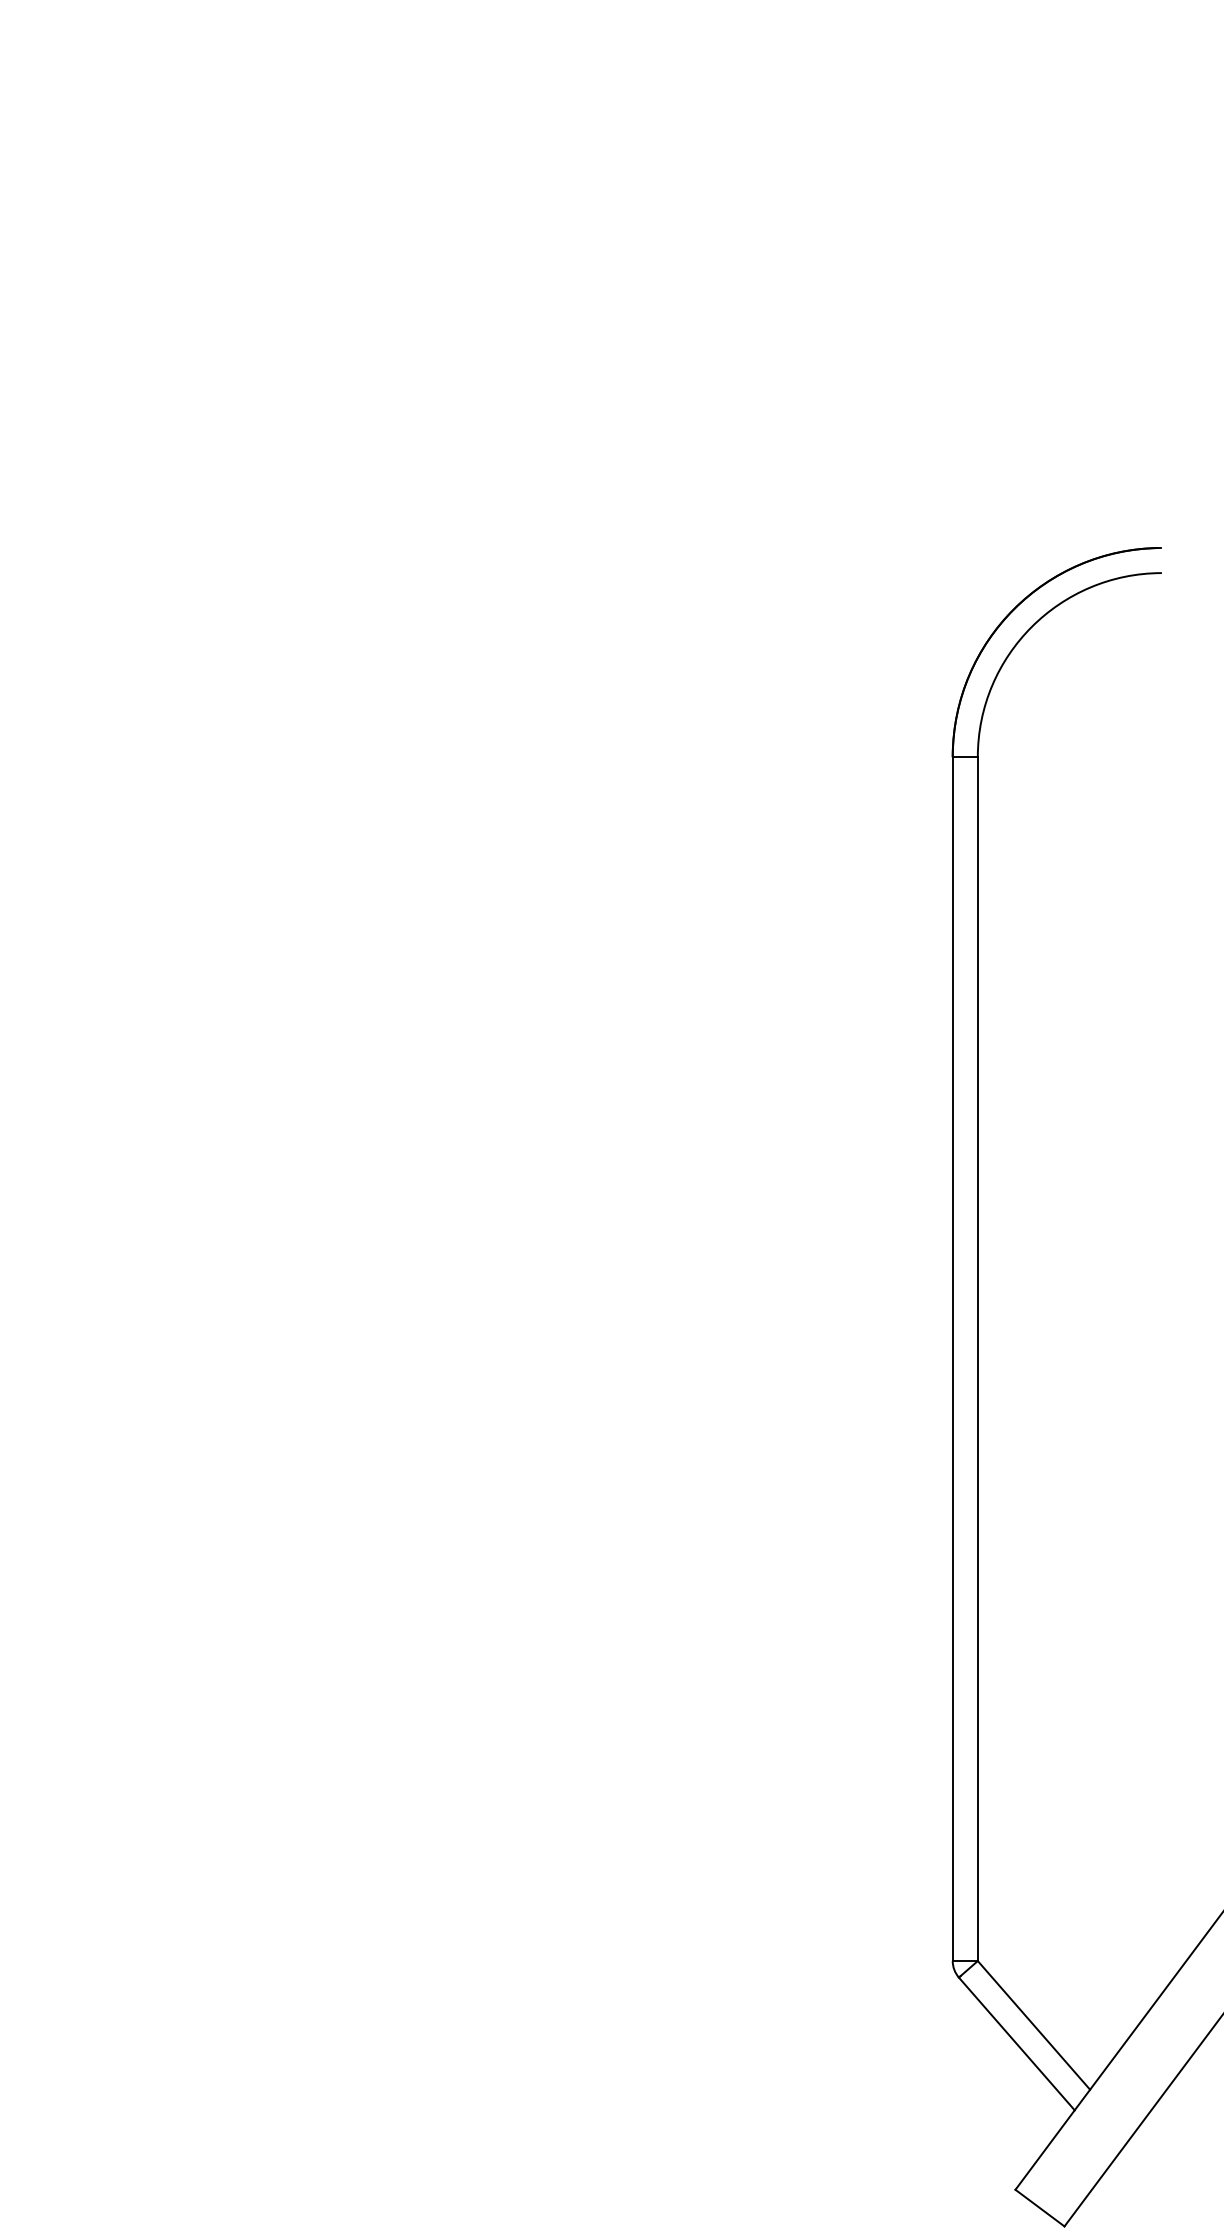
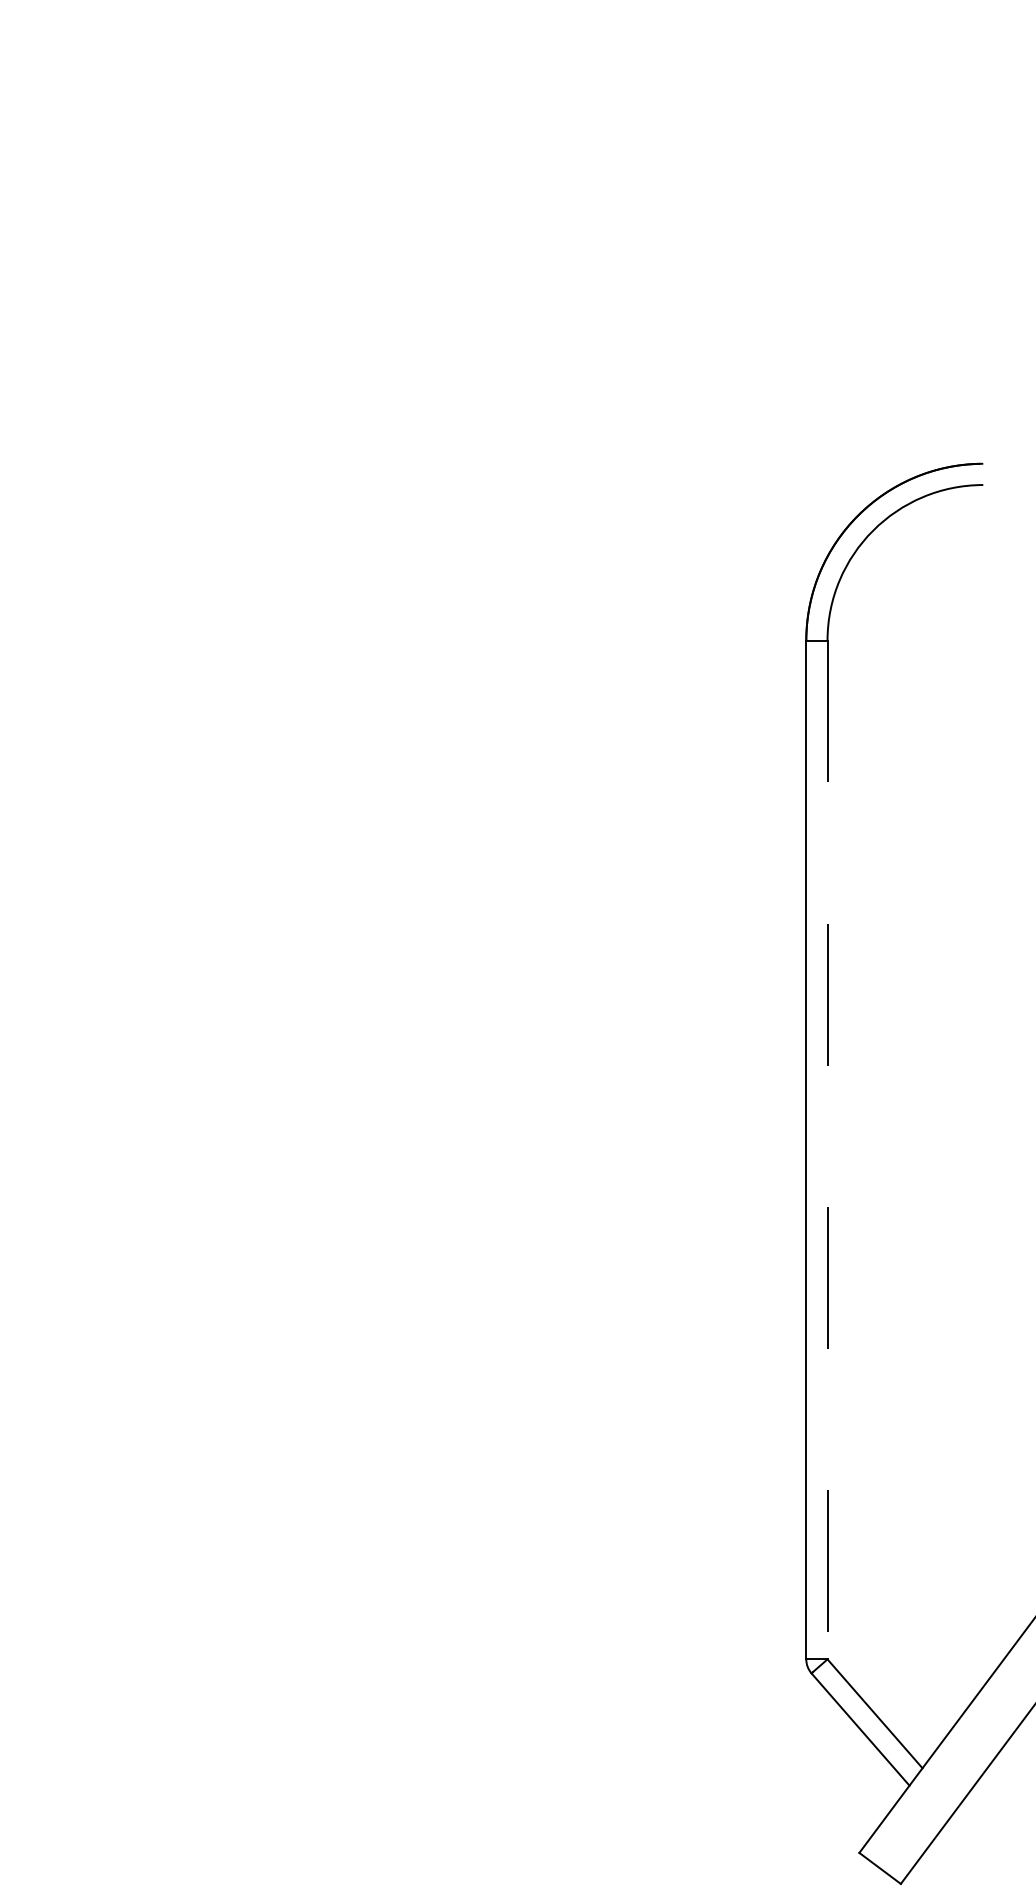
line: (977, 1359) -> (827, 1150), solid -> dashed

